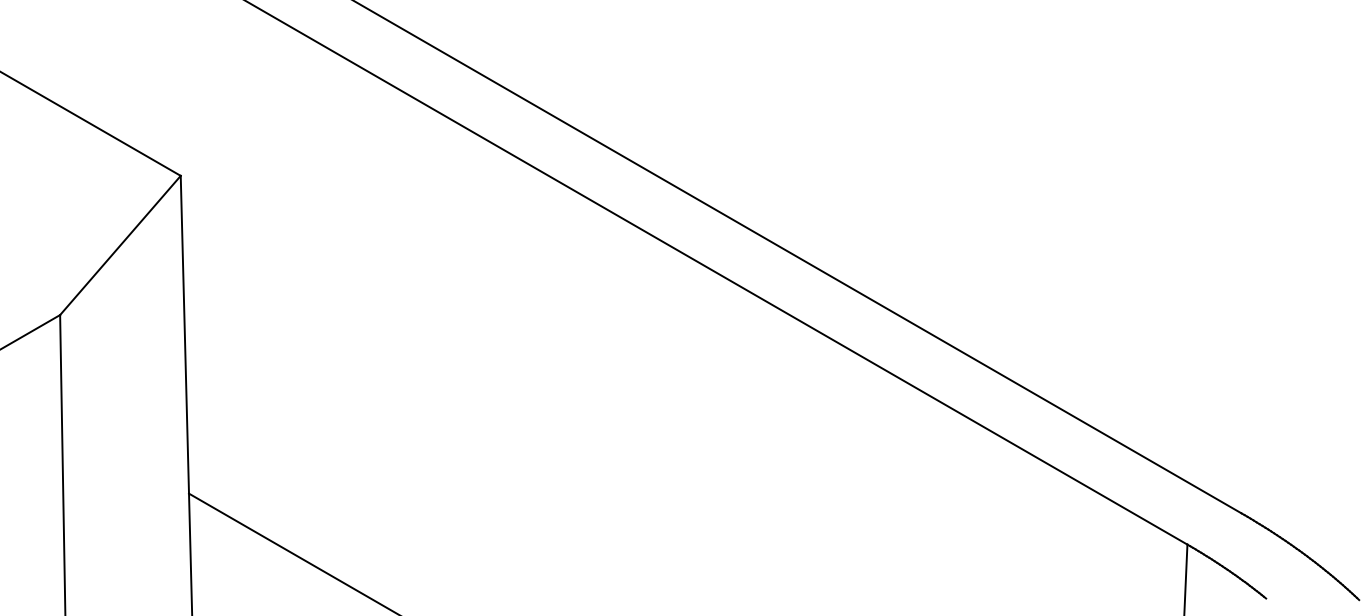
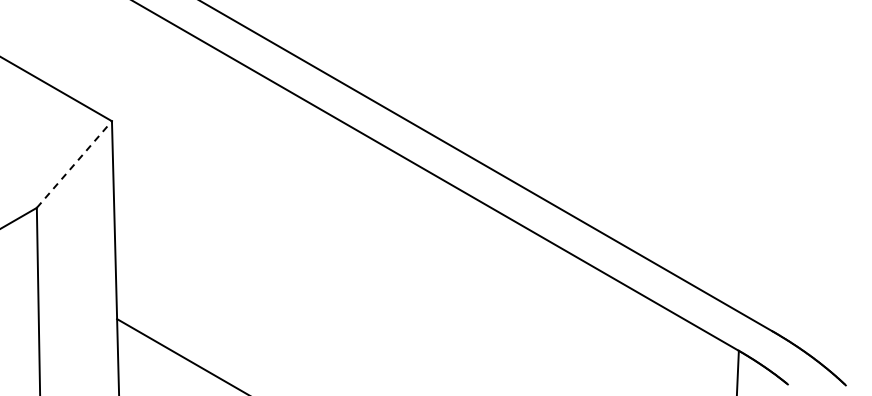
line: (120, 245) -> (74, 164), solid -> dashed

